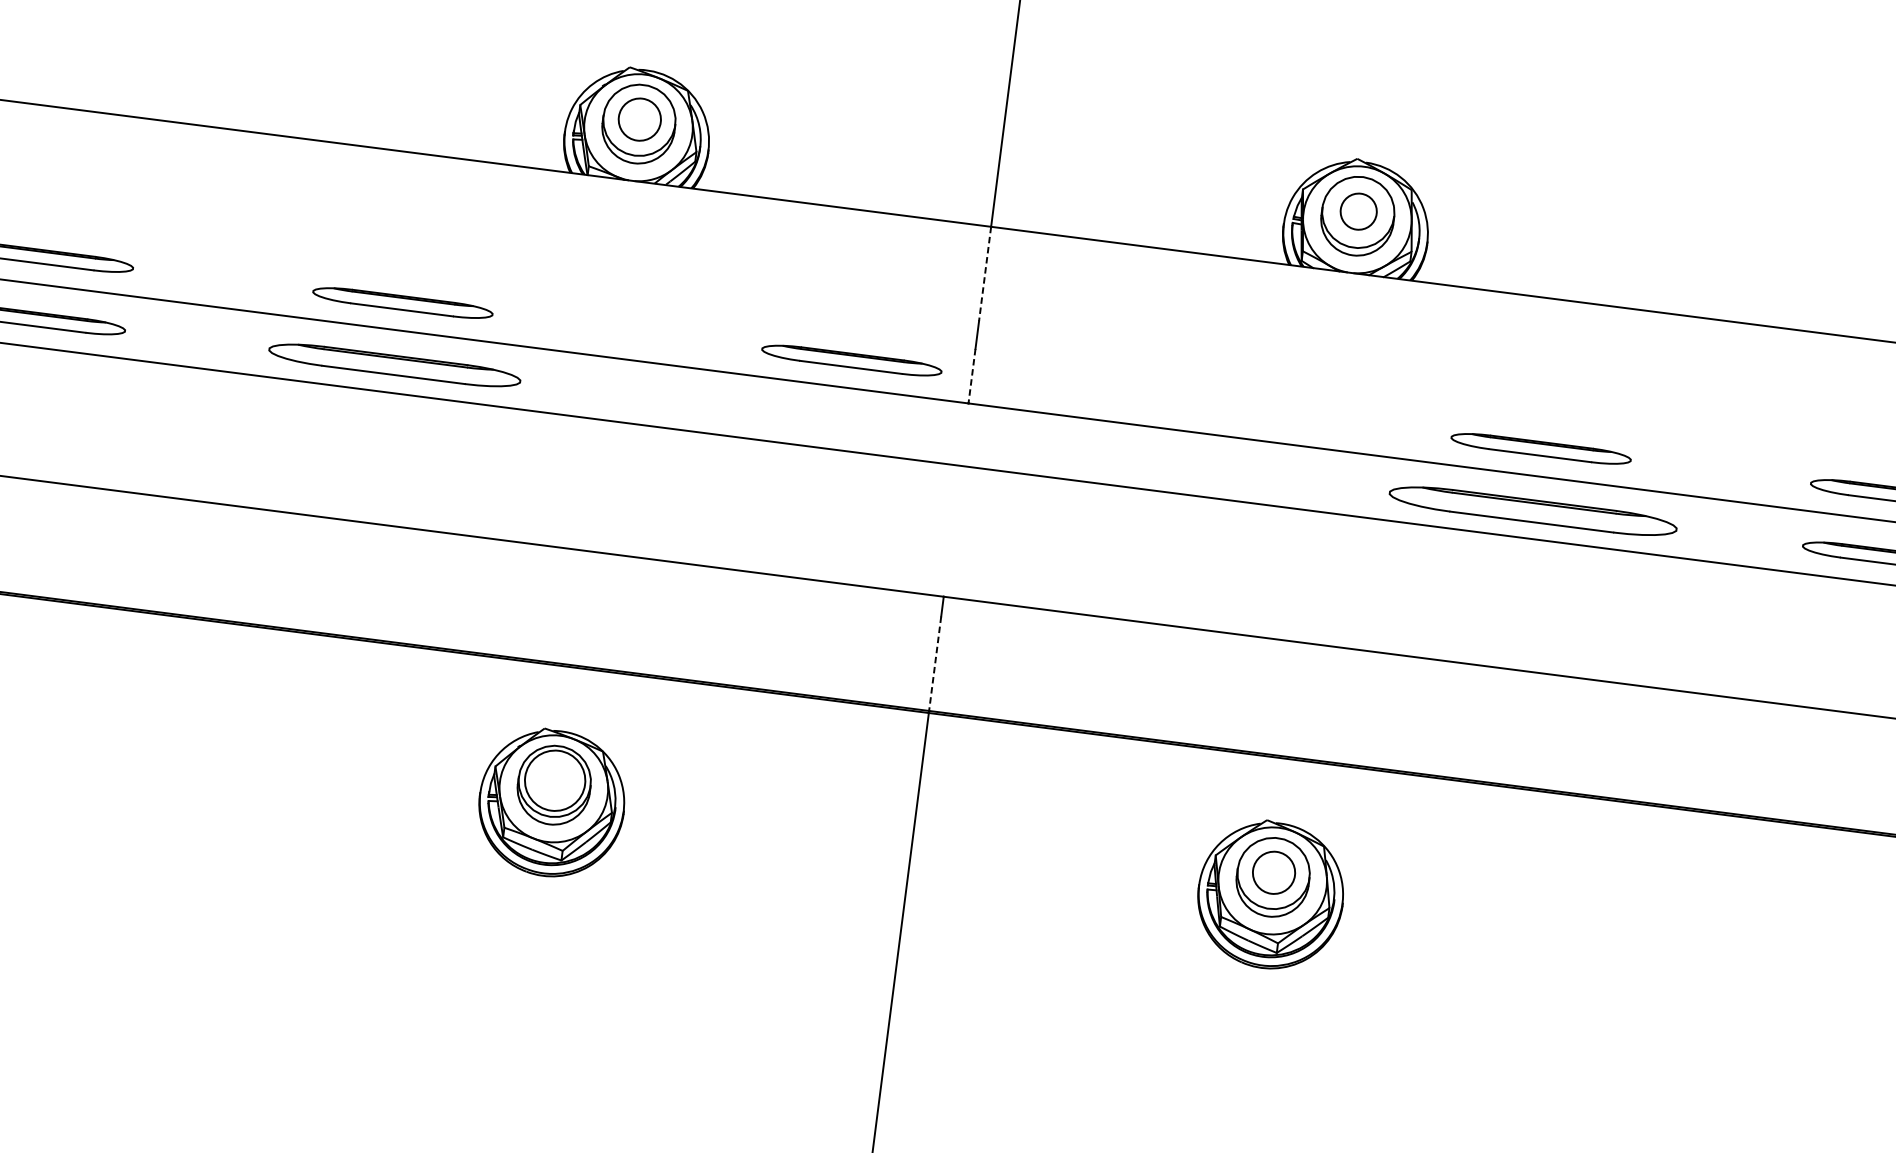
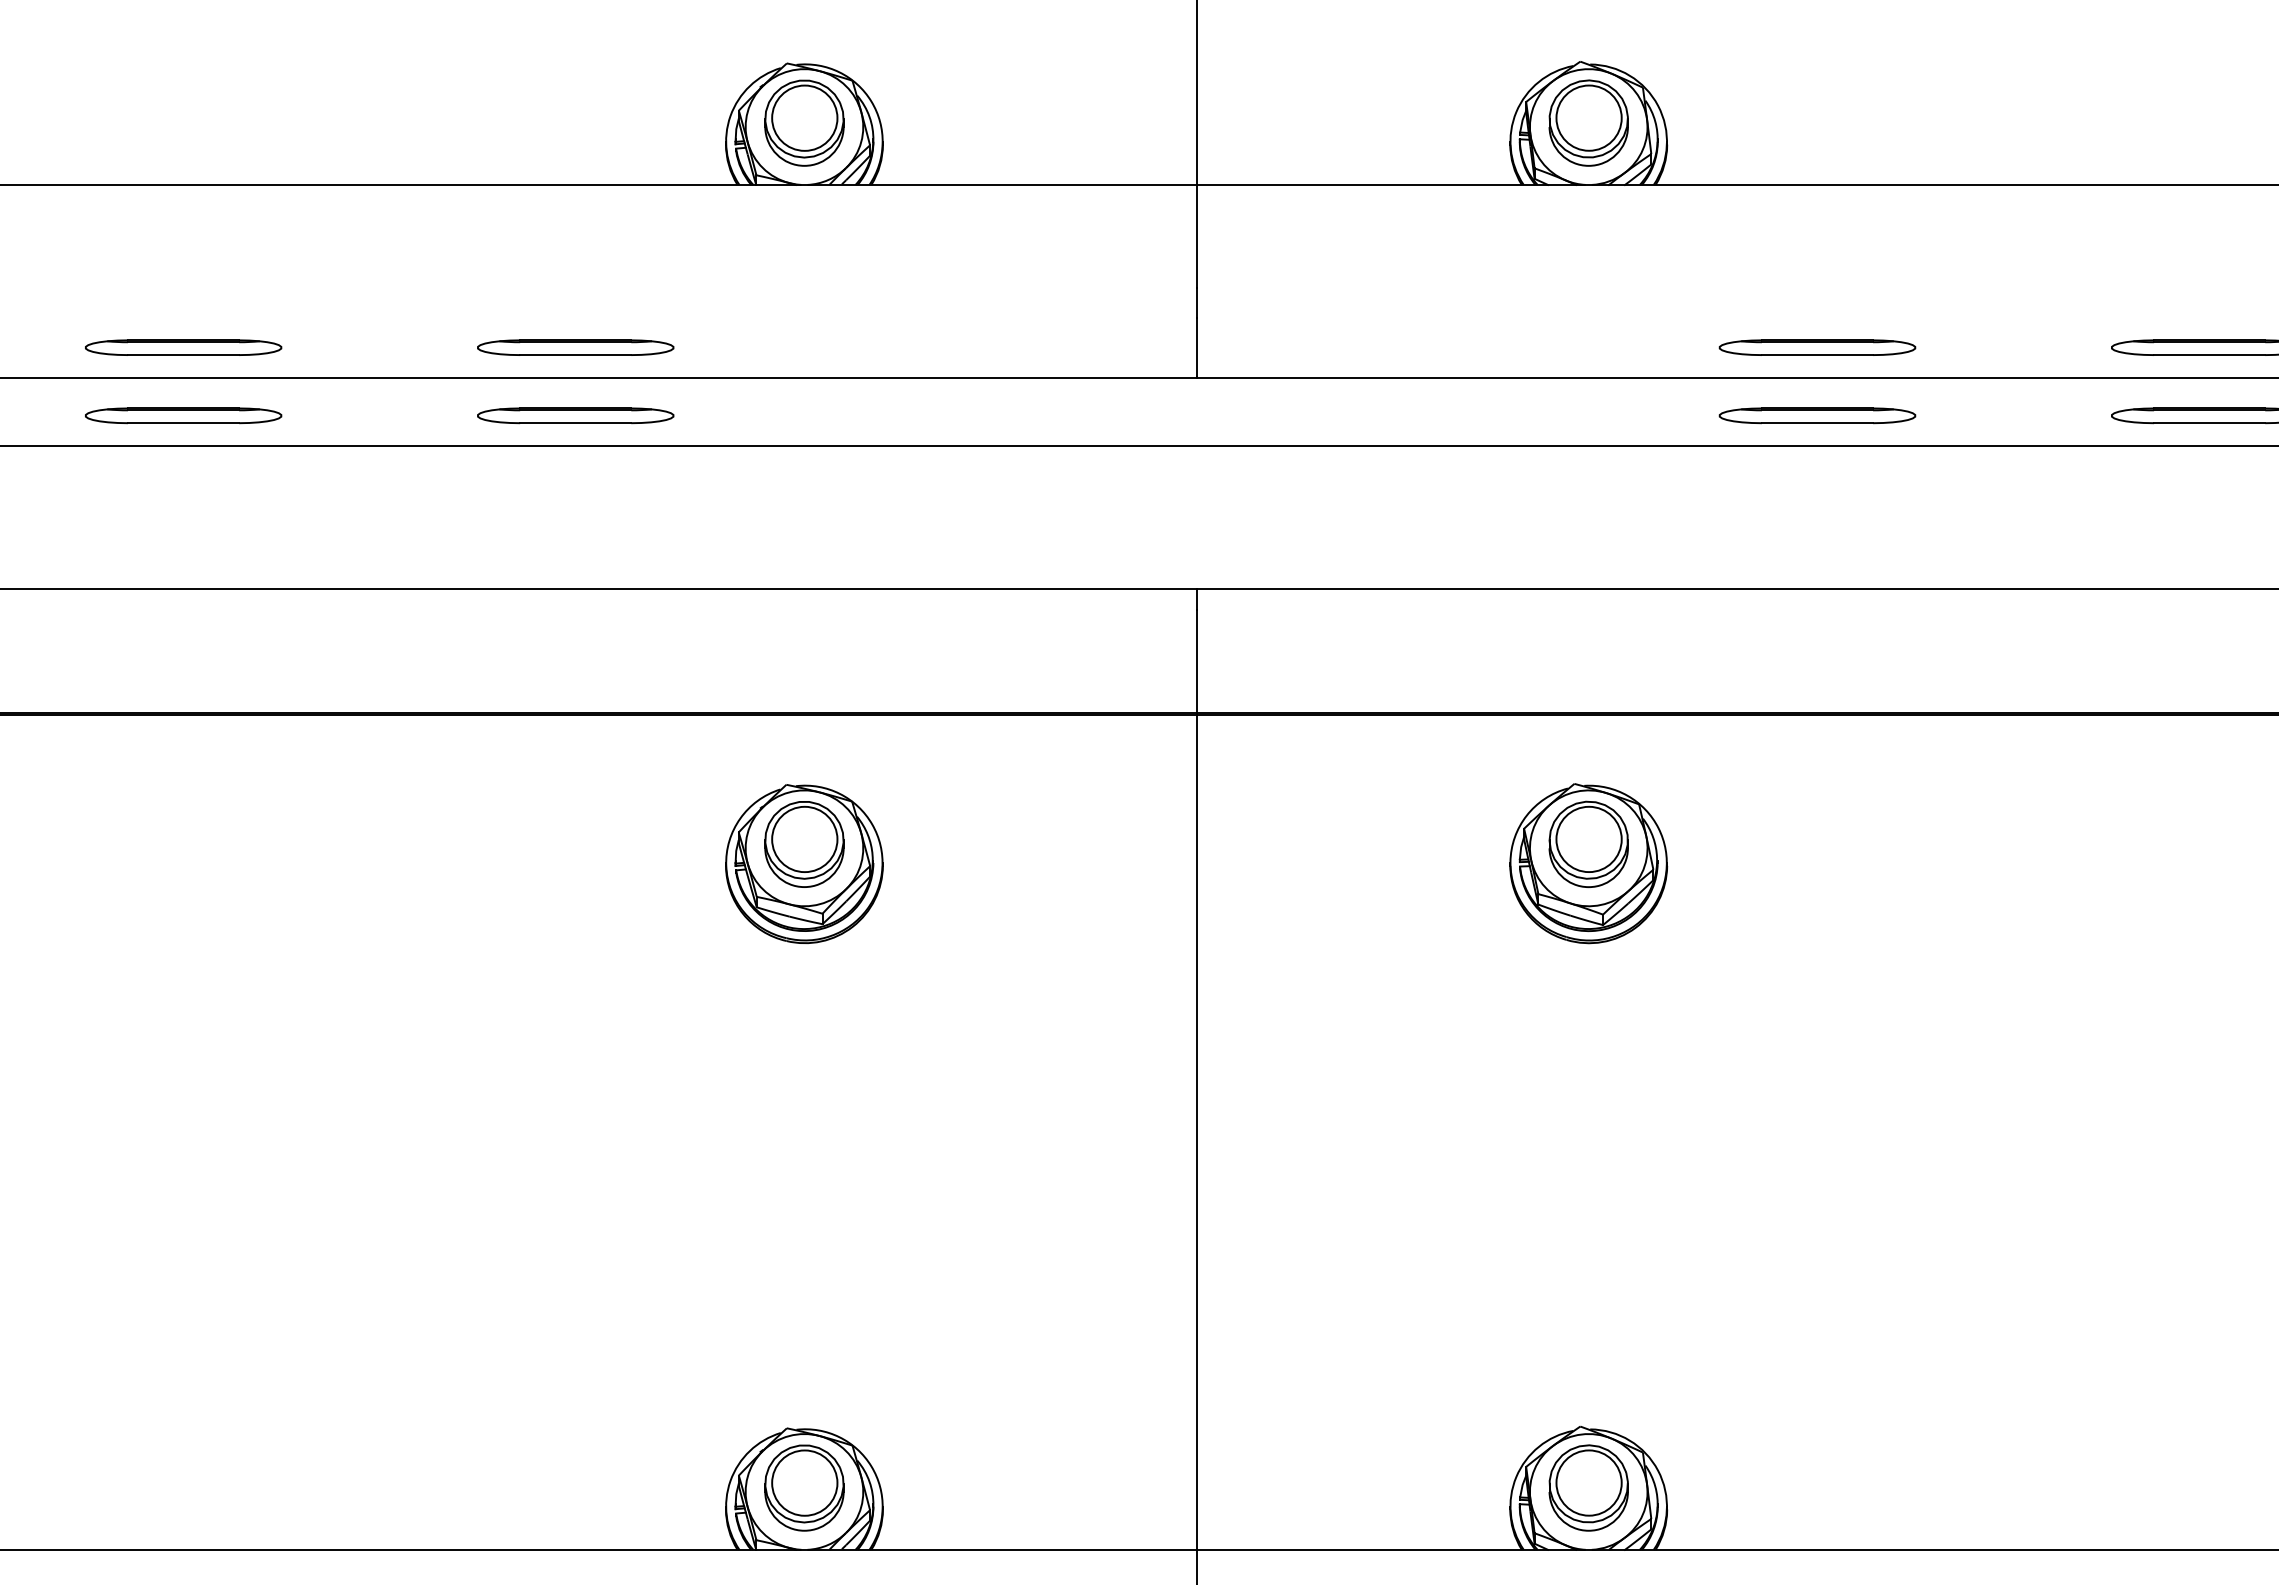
circle: (639, 118) -> (804, 117), size x1.43
circle: (1358, 211) -> (1588, 117), size x1.67
line: (984, 274) -> (1196, 236), dashed -> solid
part: (851, 360) -> (1065, 347), removed
part: (394, 365) -> (575, 415), size x0.71
line: (971, 375) -> (1196, 347), dashed -> solid
part: (1533, 511) -> (1817, 415), size x0.62
line: (934, 664) -> (1196, 662), dashed -> solid
circle: (1273, 872) -> (1588, 839), size x1.43

